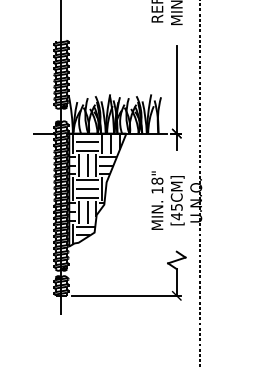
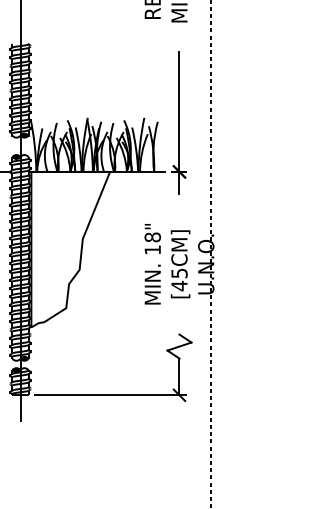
hatch: (97, 188) -> (70, 247), removed

